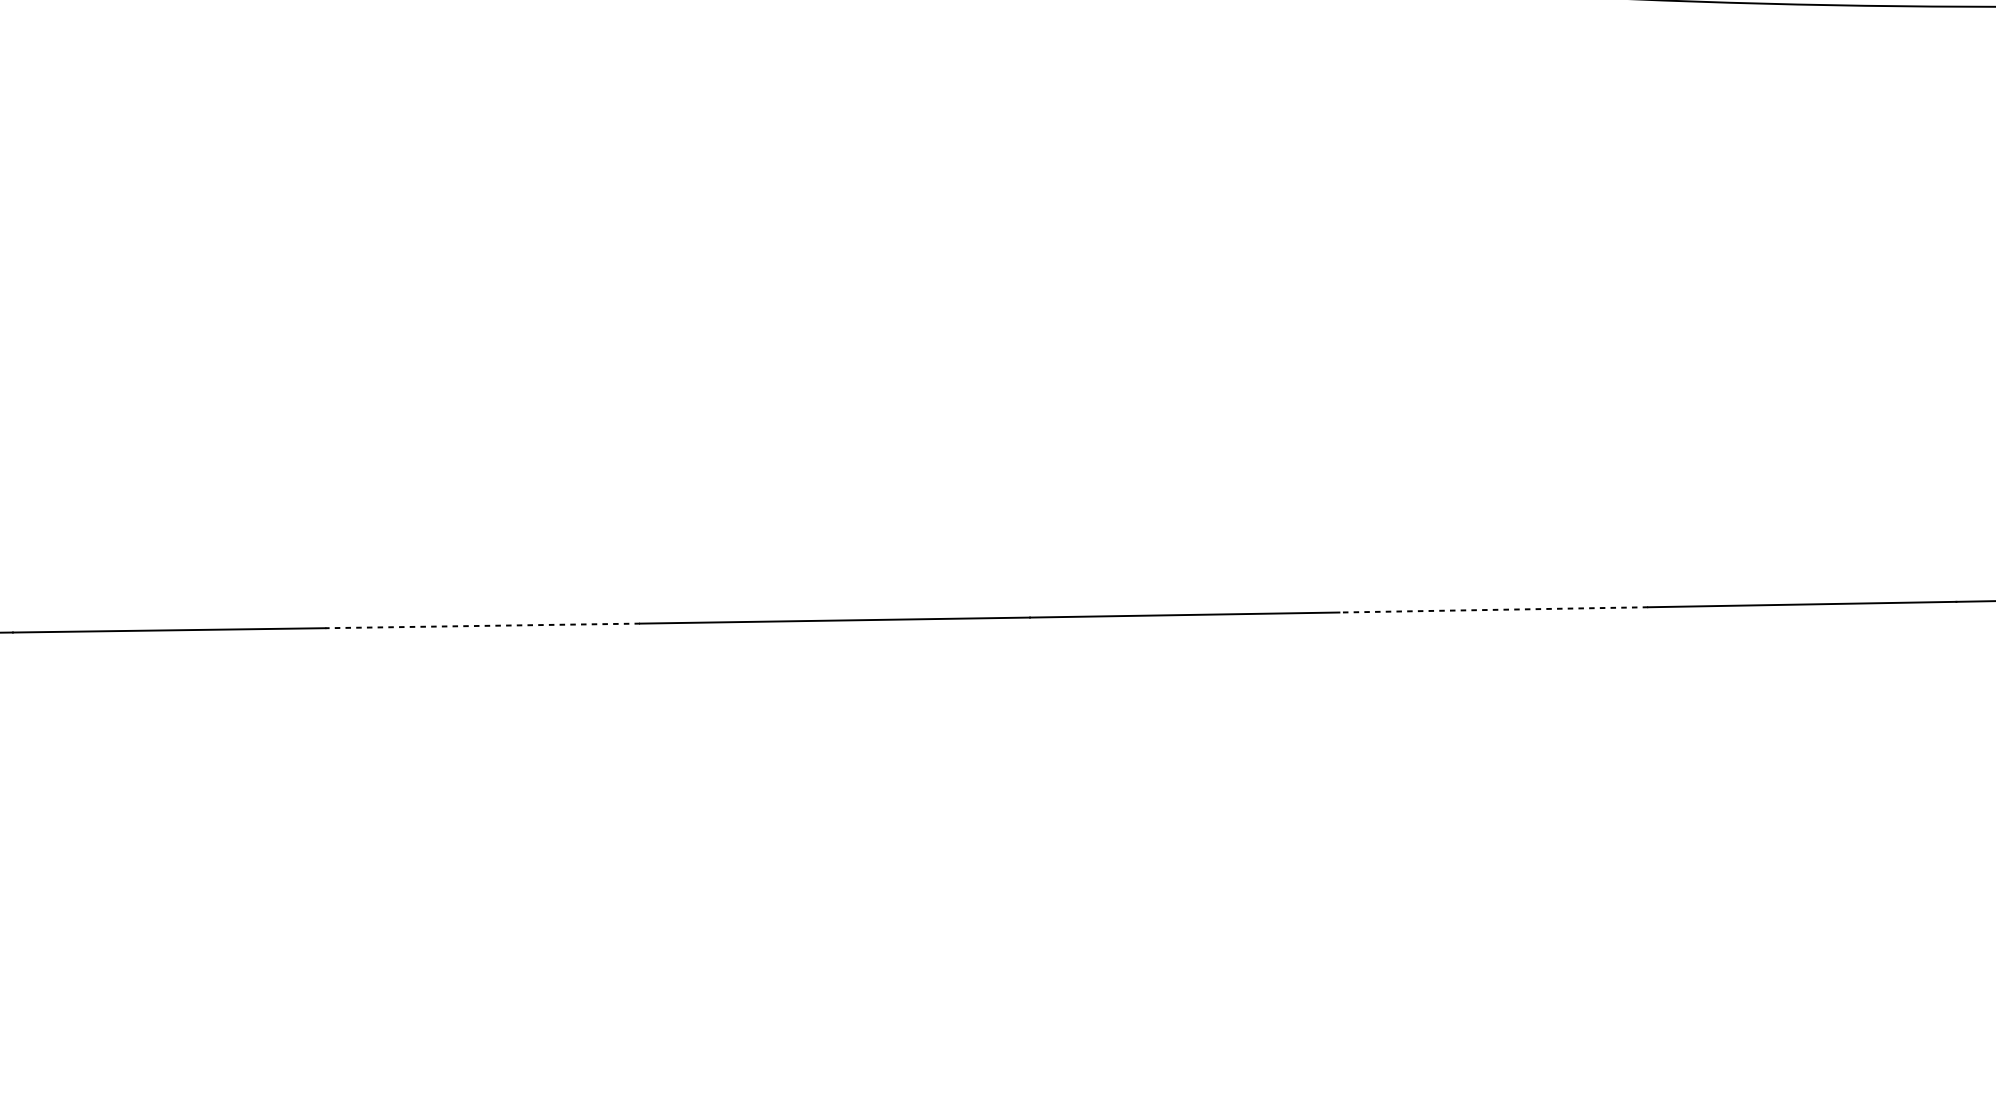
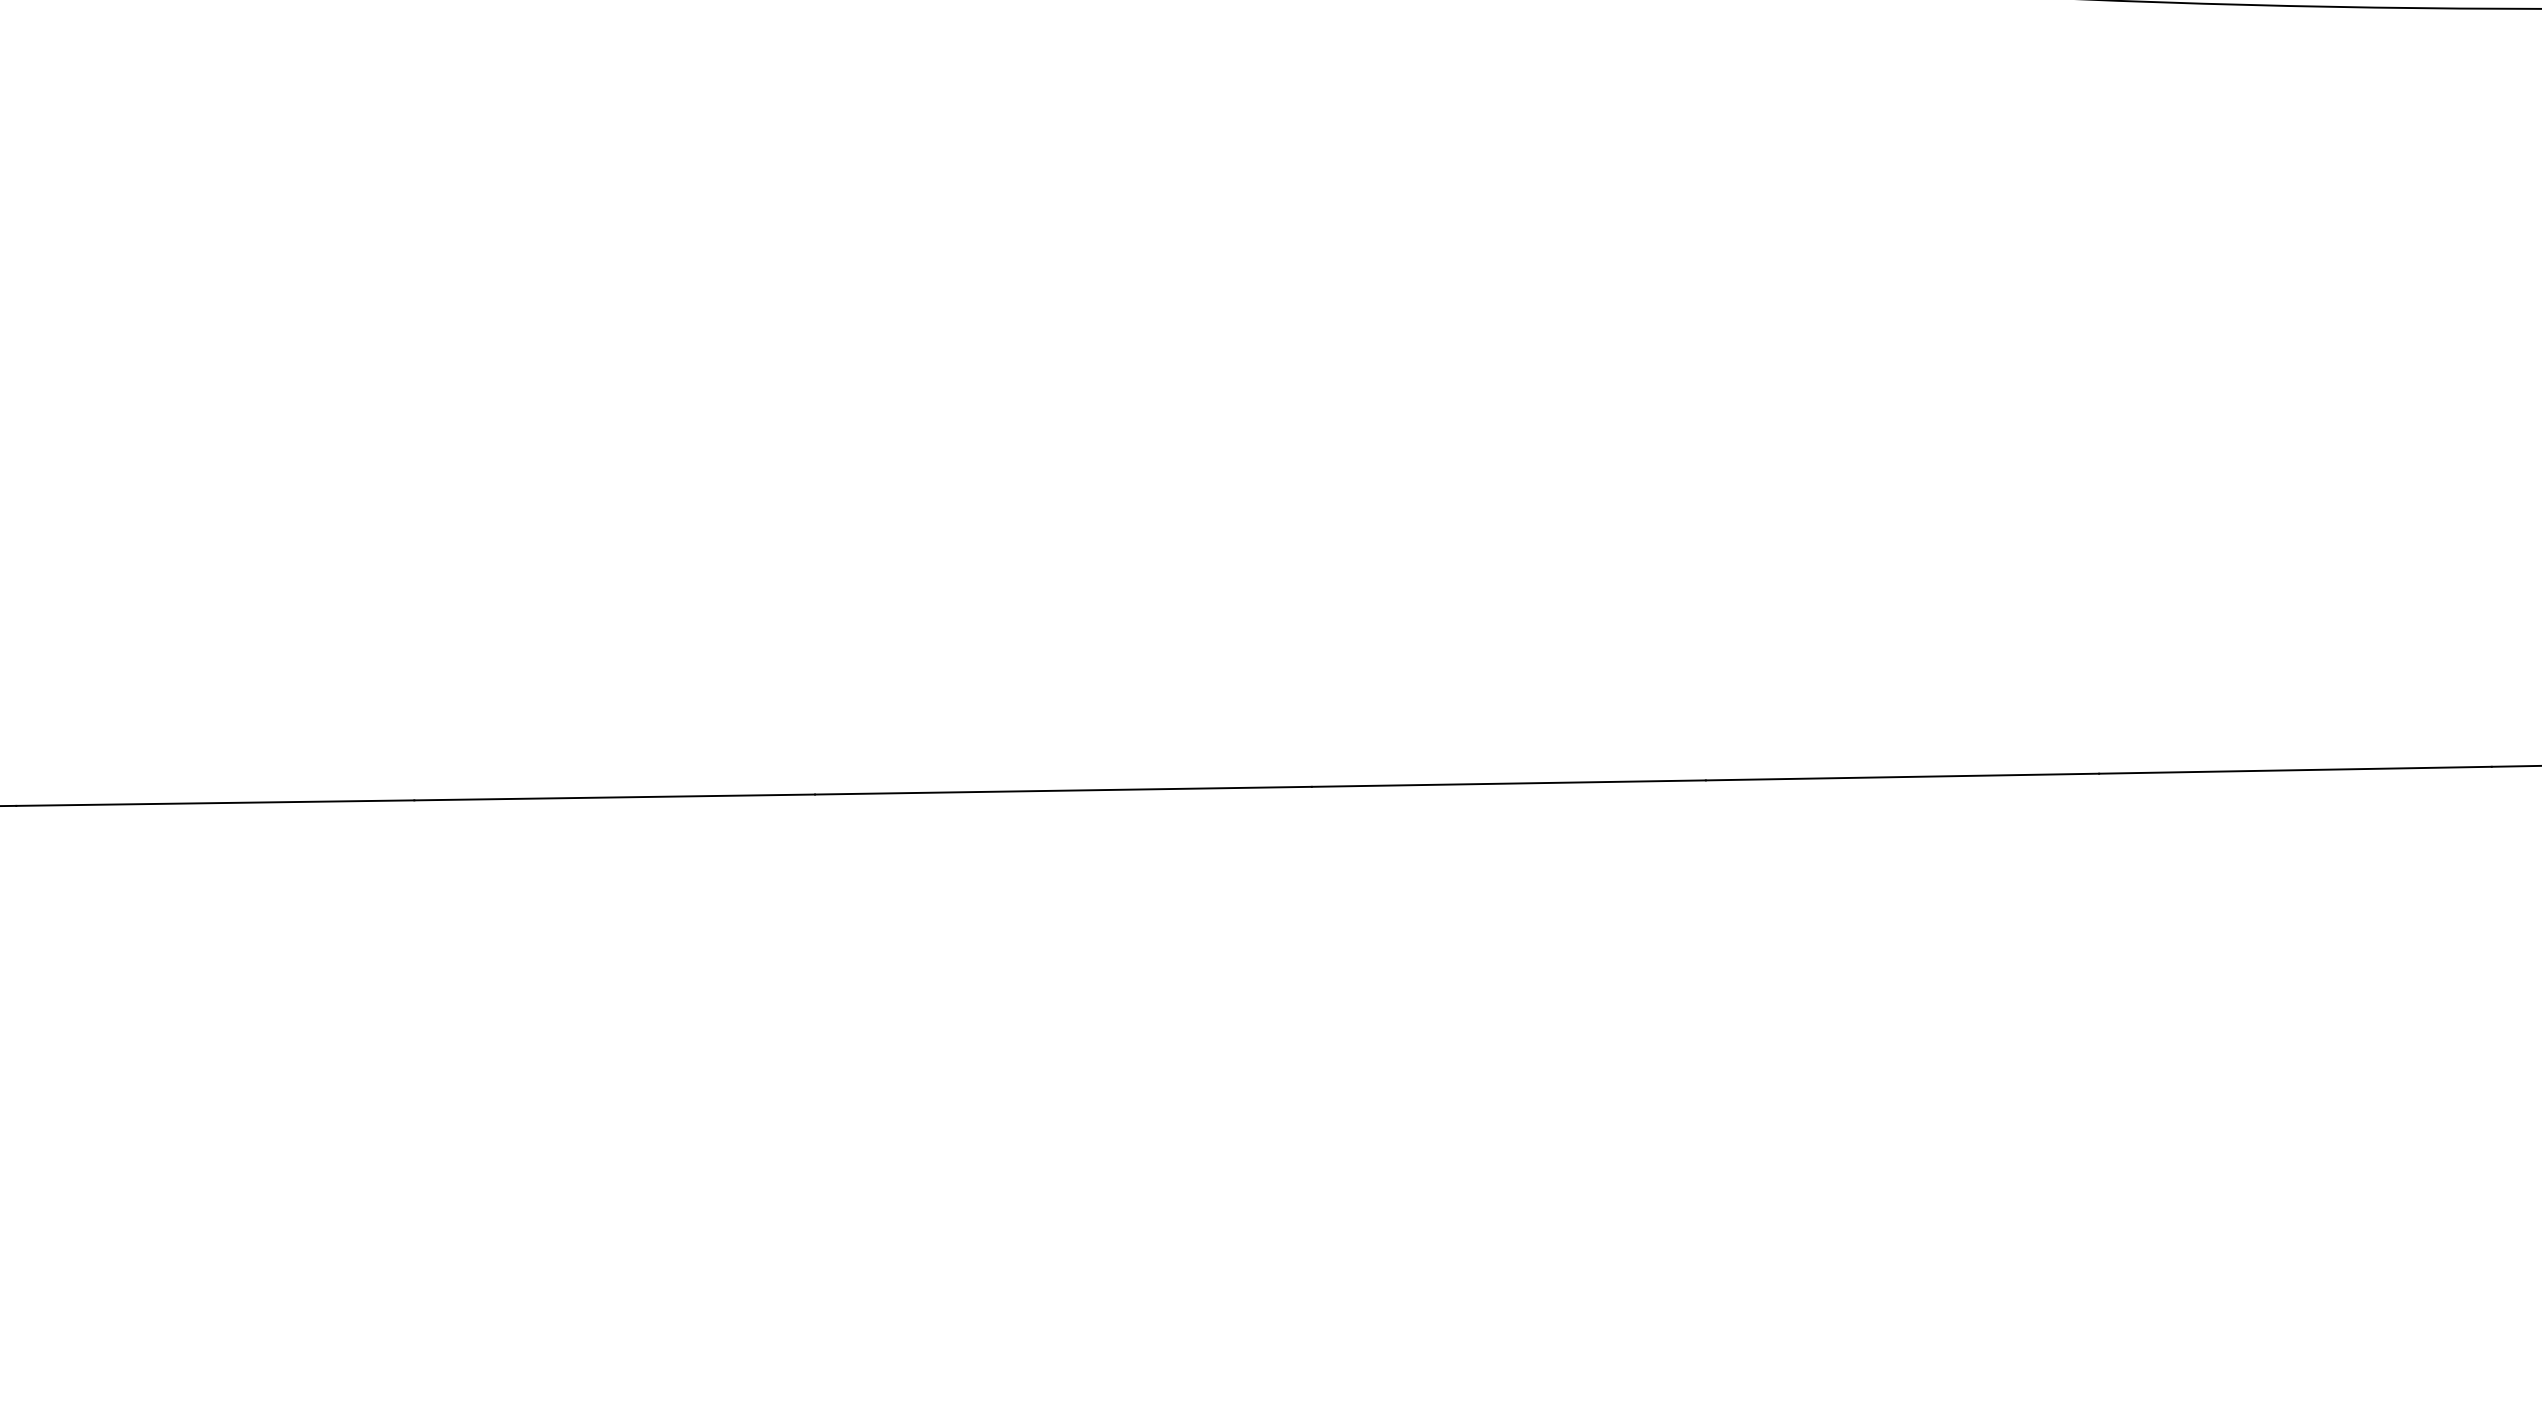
line: (1493, 610) -> (1902, 777), dashed -> solid
line: (482, 625) -> (614, 797), dashed -> solid

